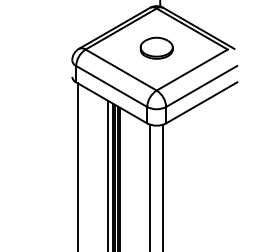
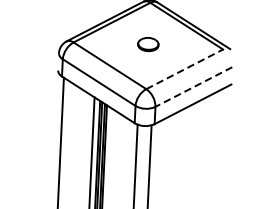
part: (156, 47) -> (148, 43), size x0.6
line: (192, 69) -> (185, 68), solid -> dashed
line: (201, 86) -> (193, 87), solid -> dashed

